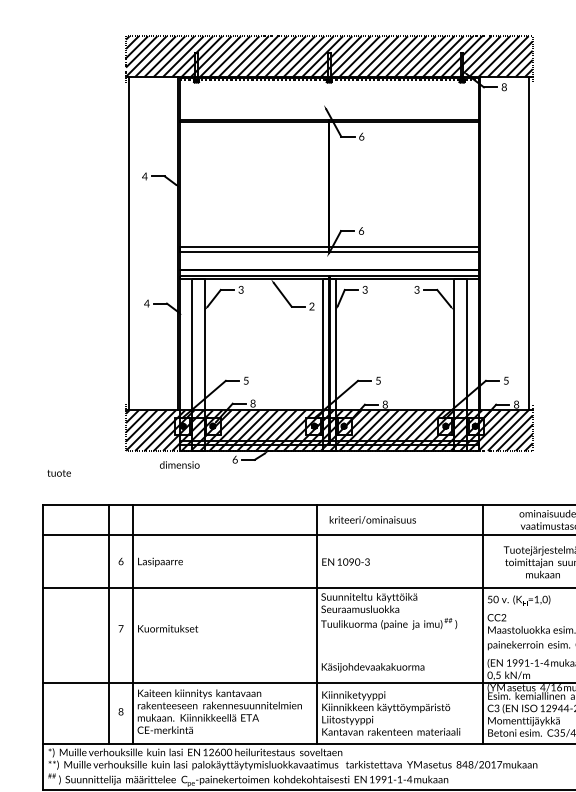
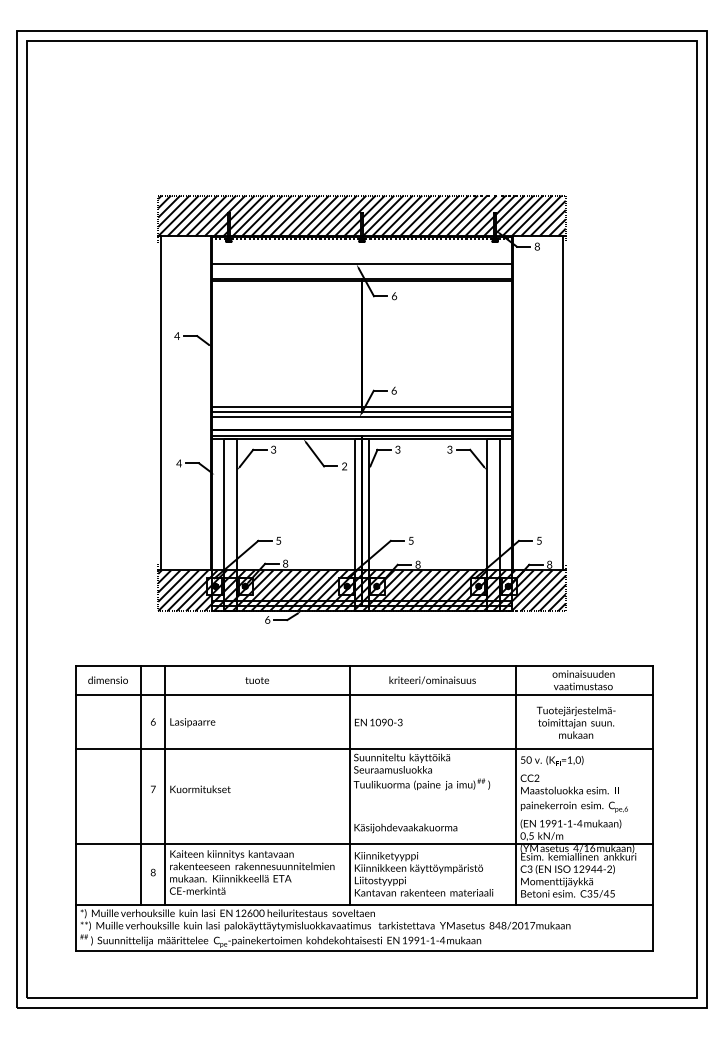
line: (328, 105) -> (361, 264), added
line: (328, 257) -> (361, 417), added
text: (179, 464) -> (107, 679), moved
text: (59, 473) -> (257, 680), moved
text: (372, 520) -> (432, 680), moved

